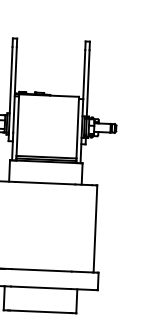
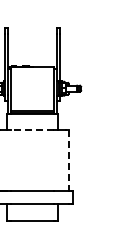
line: (45, 183) -> (32, 129), solid -> dashed
line: (95, 229) -> (69, 160), solid -> dashed

